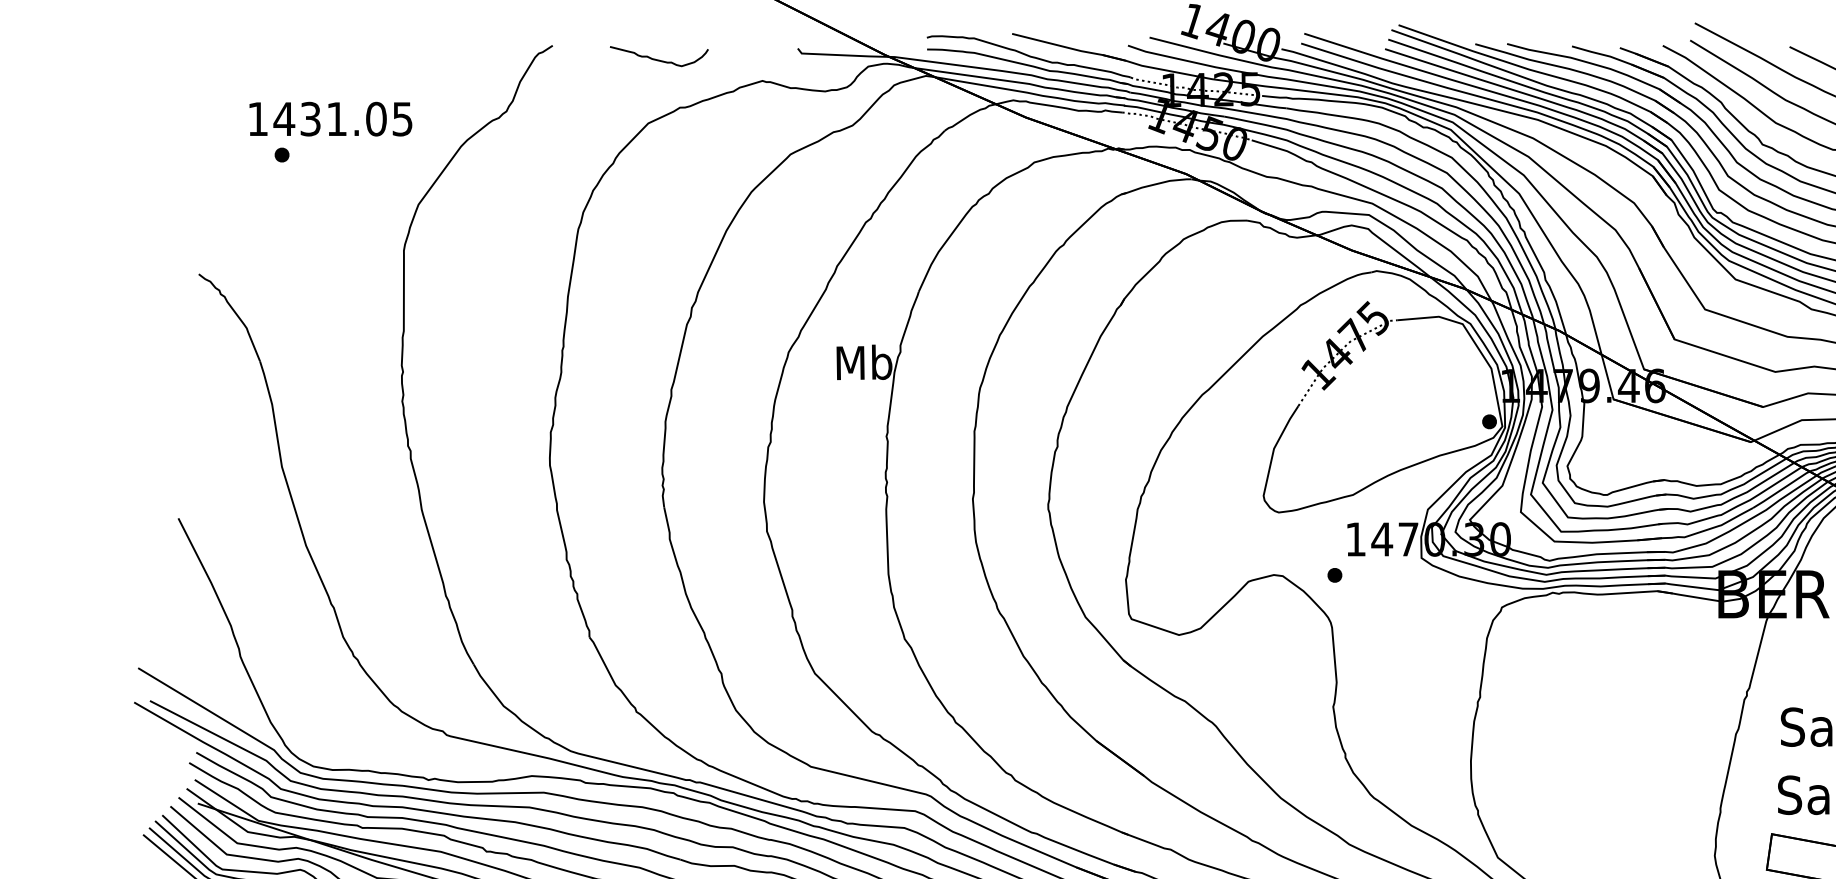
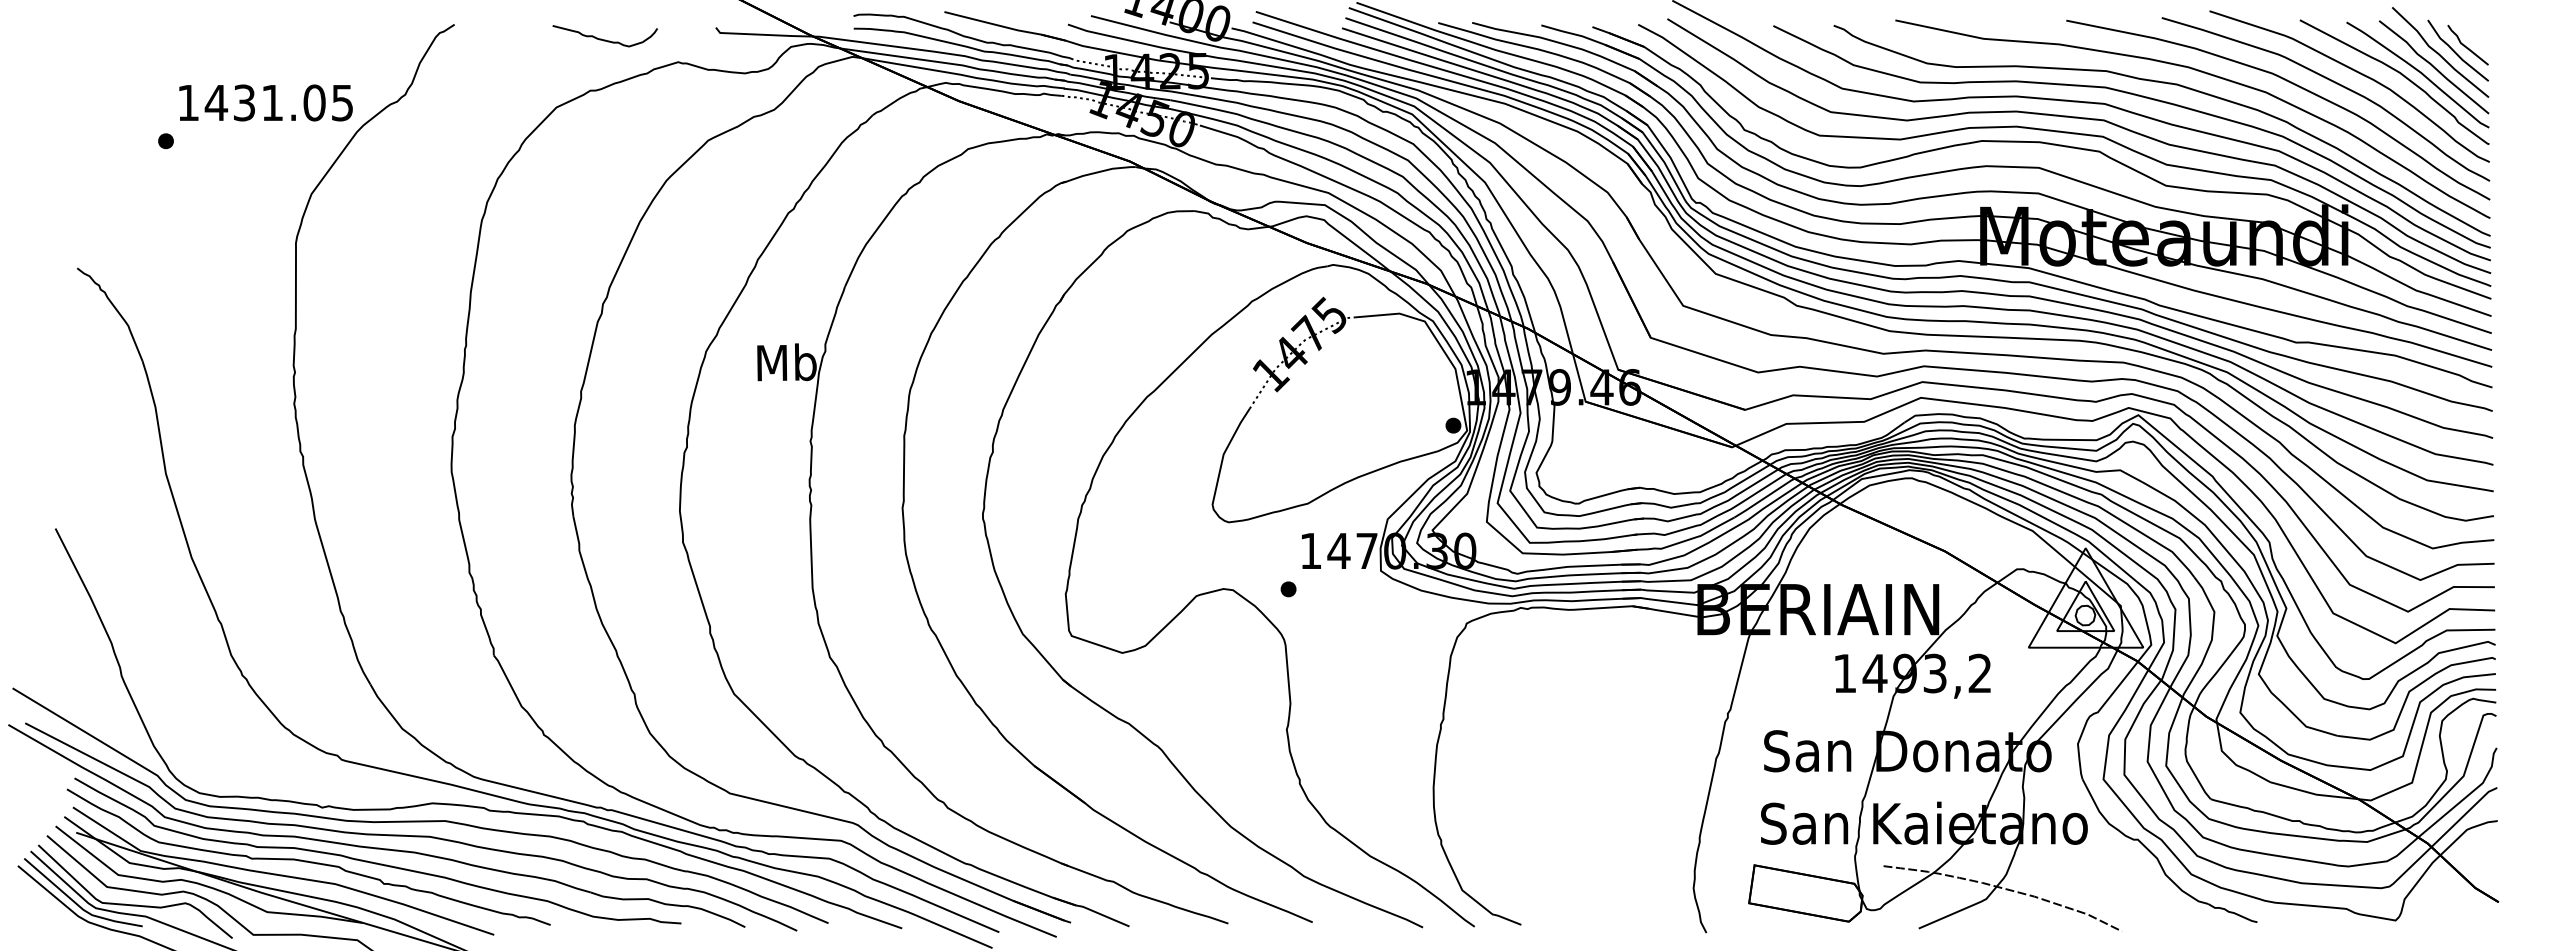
curve: (658, 59) -> (604, 39), moved
text: (330, 118) -> (265, 102), moved

